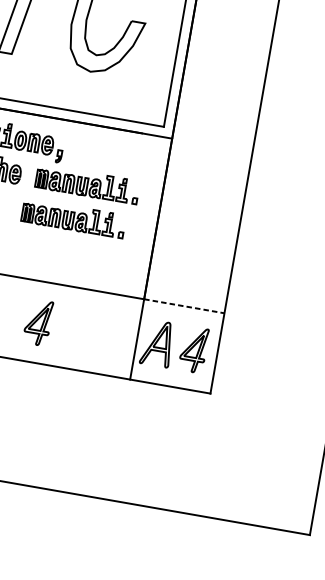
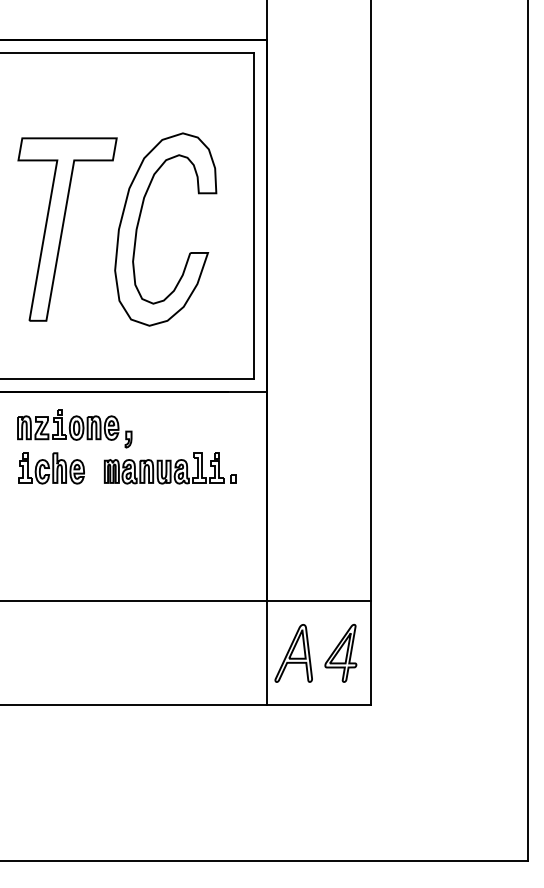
part: (72, 218) -> (159, 514), removed
line: (184, 306) -> (319, 600), dashed -> solid
part: (38, 321) -> (138, 652), removed

